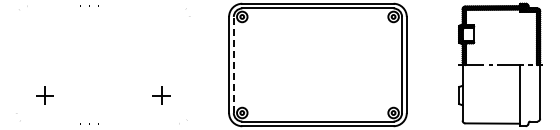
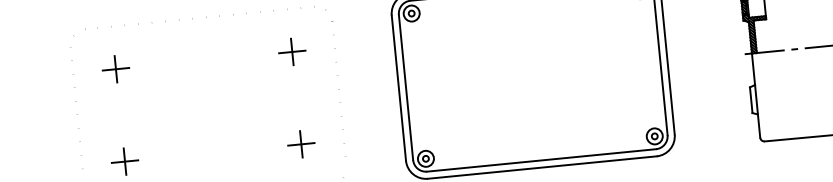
part: (44, 34) -> (115, 69), added
part: (161, 34) -> (292, 52), added
line: (233, 64) -> (405, 86), dashed -> solid

